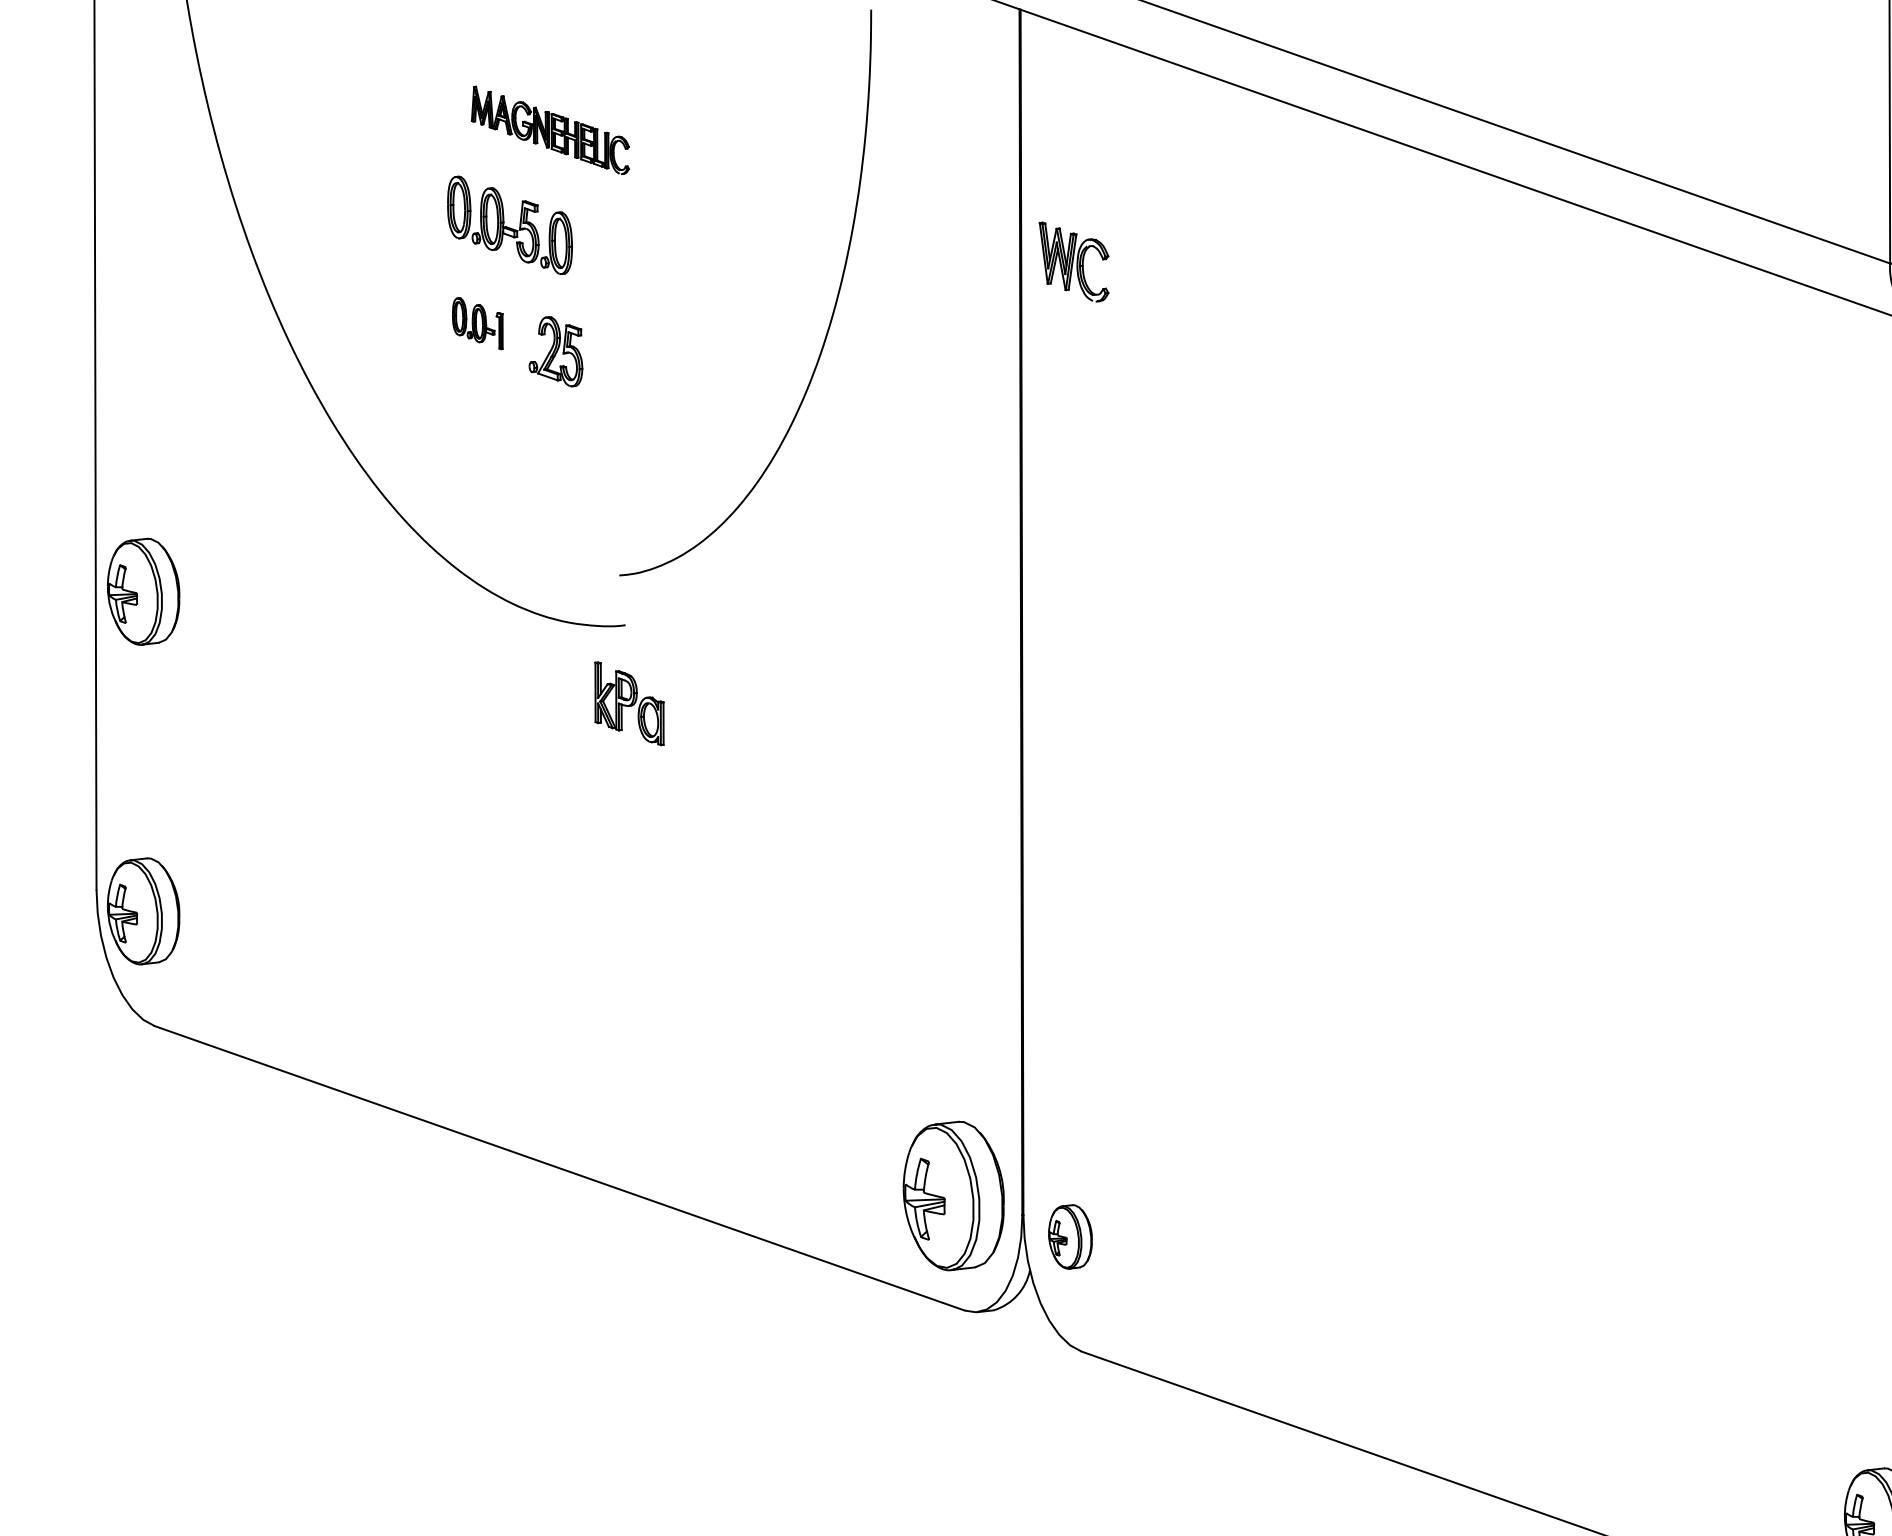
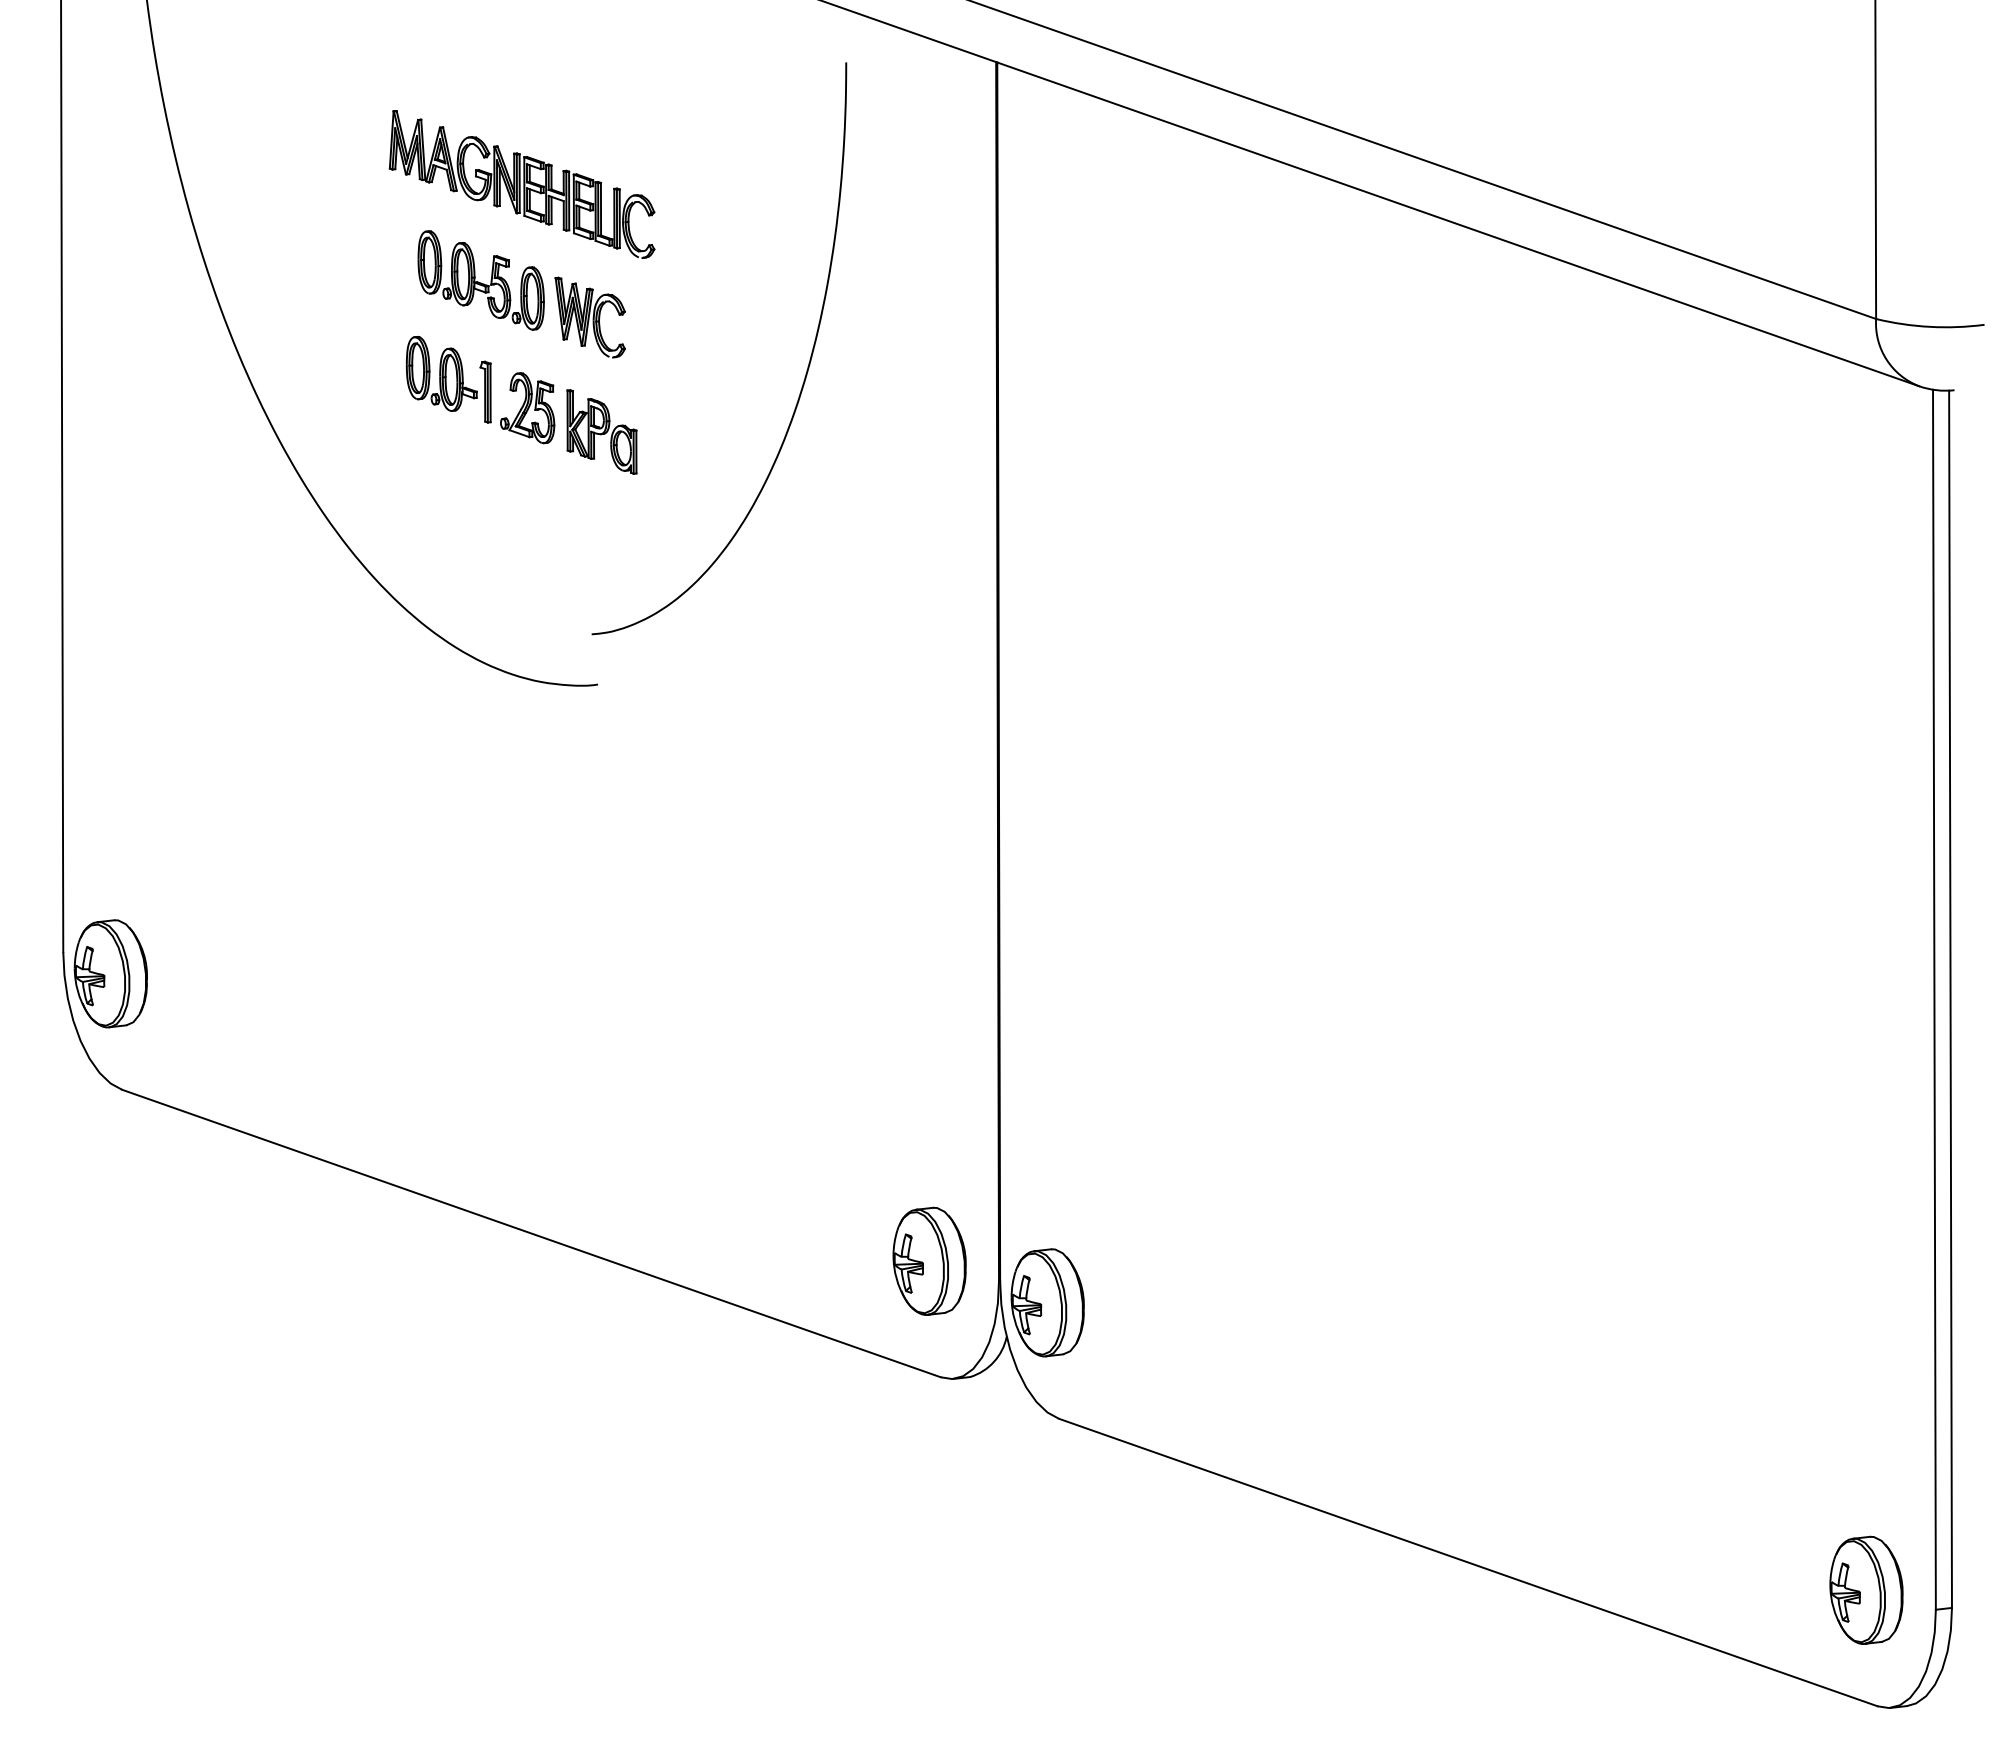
part: (549, 130) -> (521, 184), size x1.67
part: (1073, 262) -> (589, 317), moved
part: (477, 323) -> (448, 379), size x1.67
part: (143, 591) -> (110, 650), removed
part: (629, 703) -> (601, 431), moved
part: (953, 1195) -> (929, 1260), size x0.71
part: (1070, 1236) -> (1047, 1302), size x1.67

